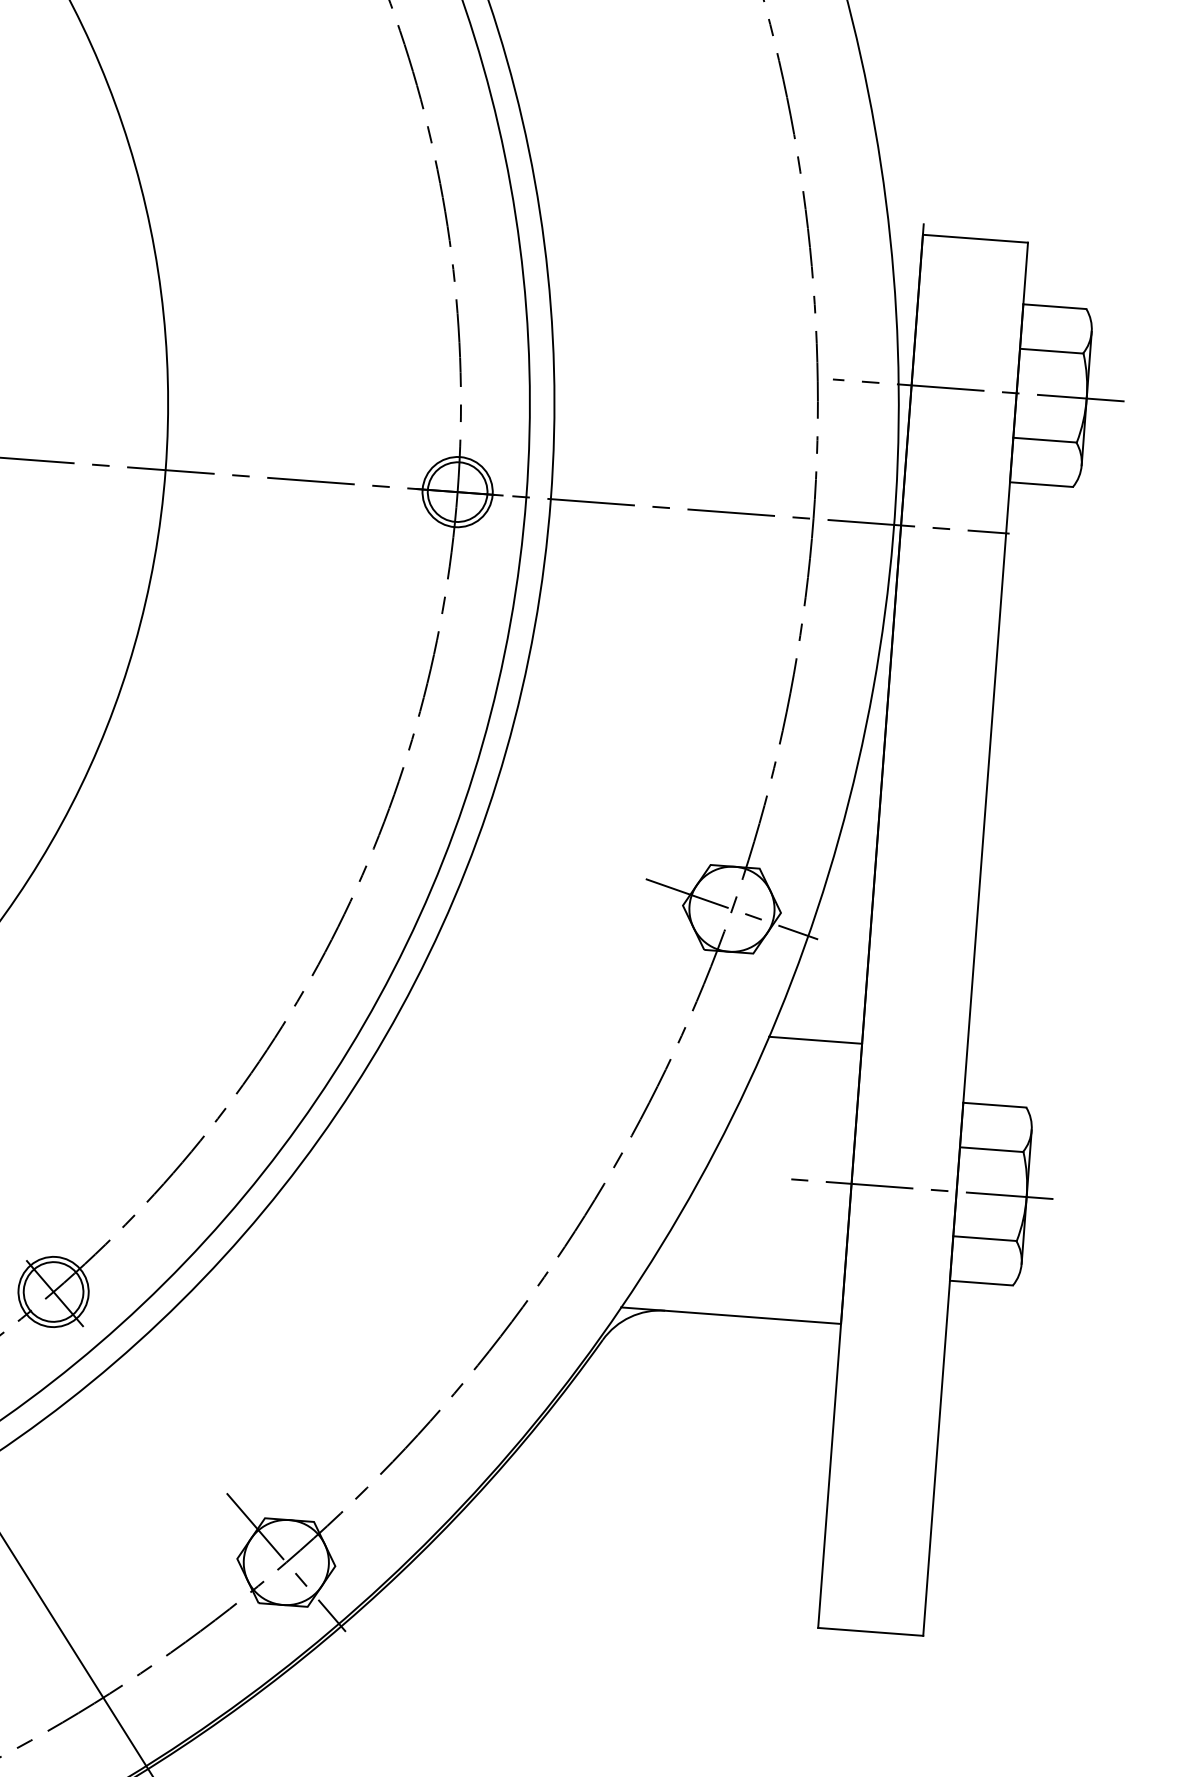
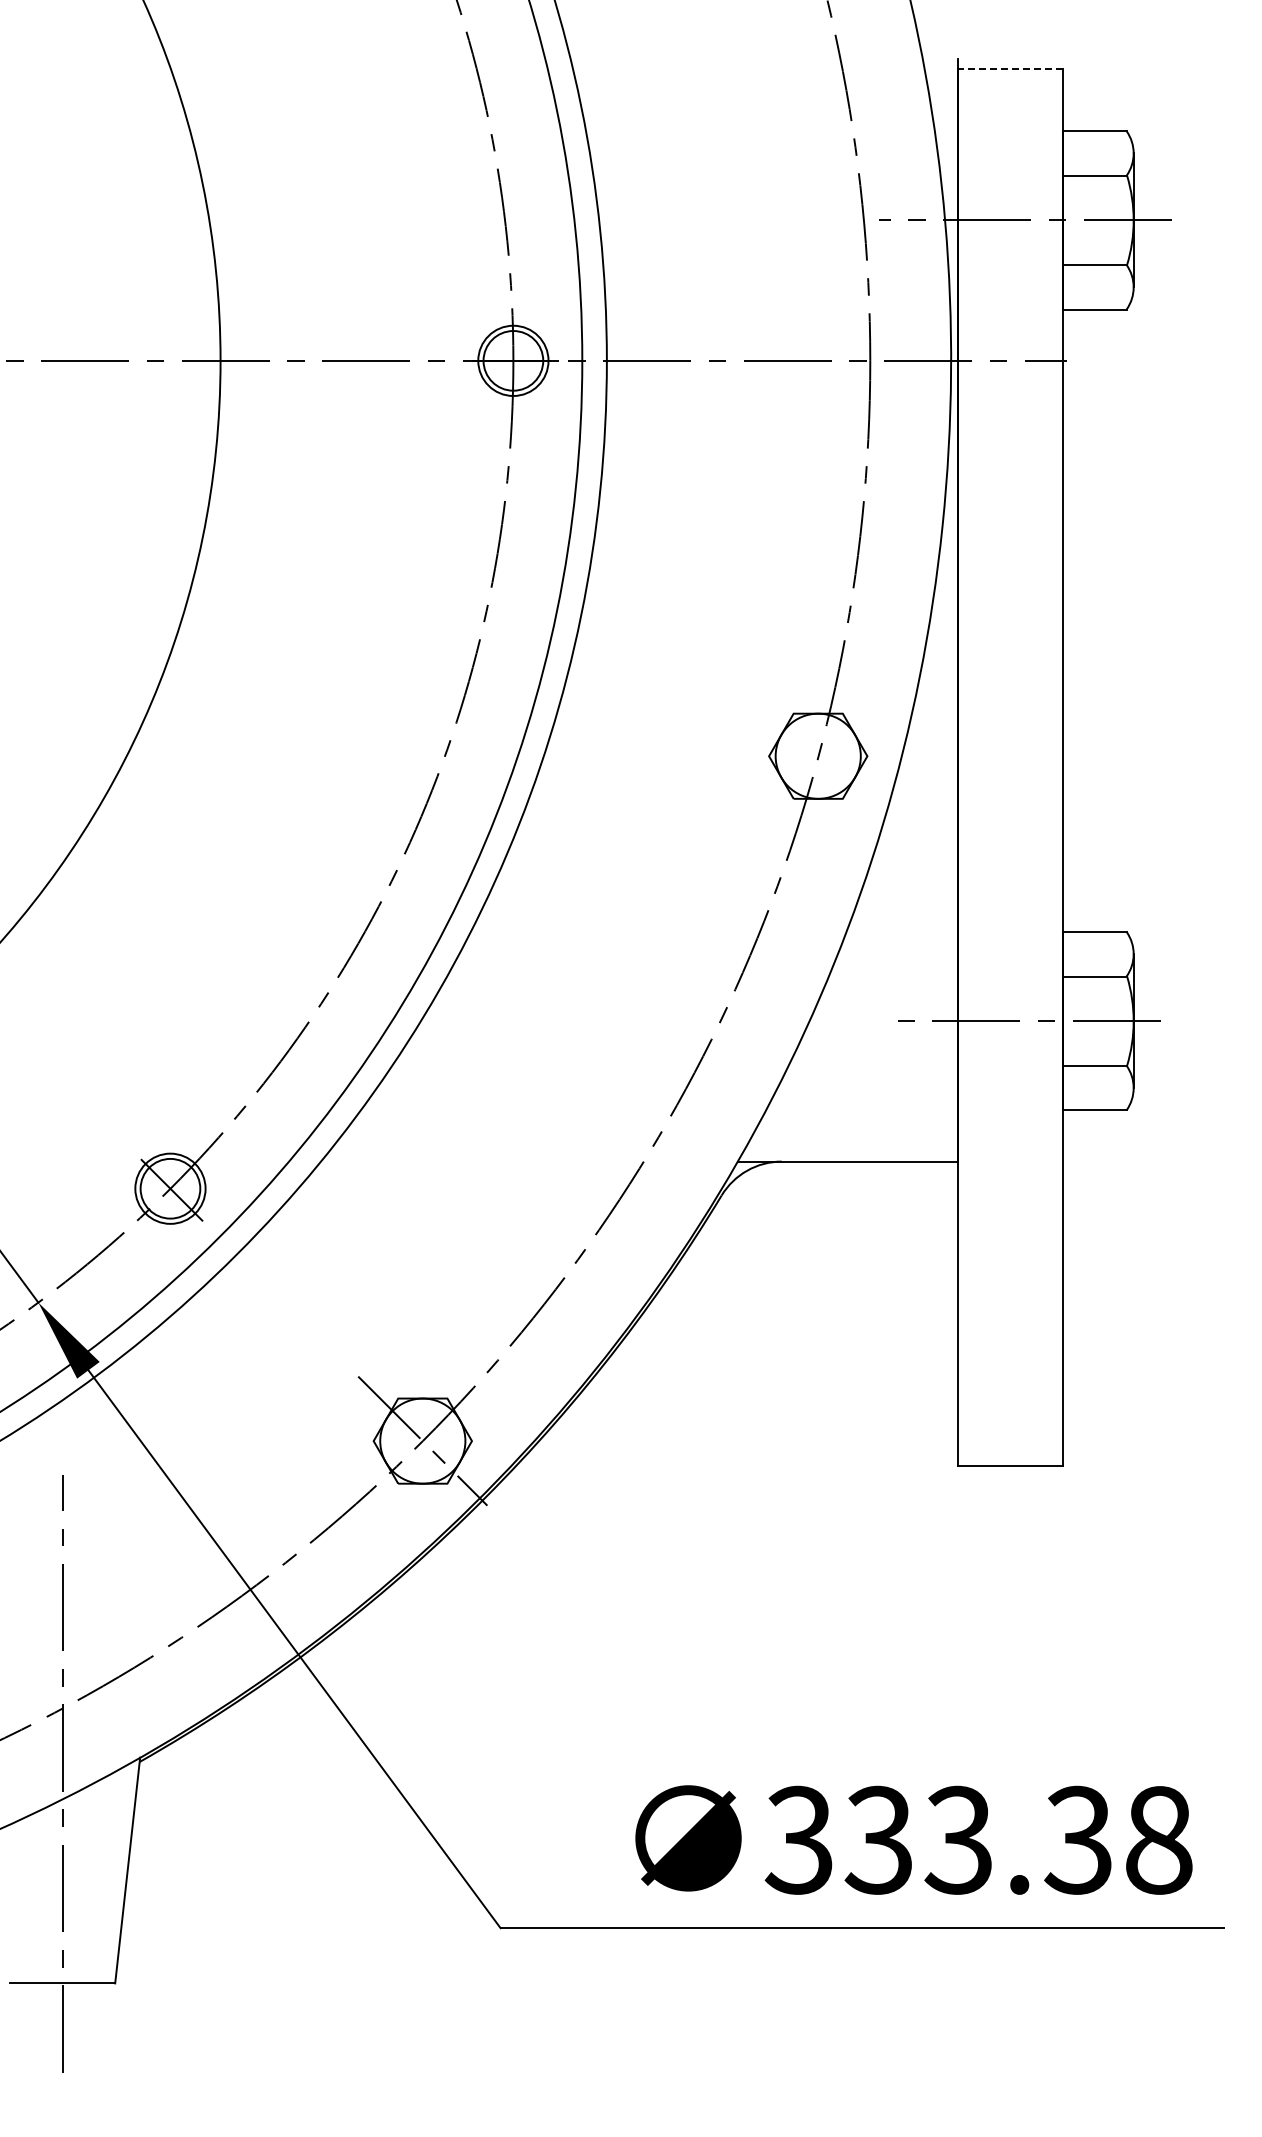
line: (975, 238) -> (1010, 69), solid -> dashed
line: (732, 908) -> (818, 755), removed
line: (815, 1040) -> (911, 880), removed

